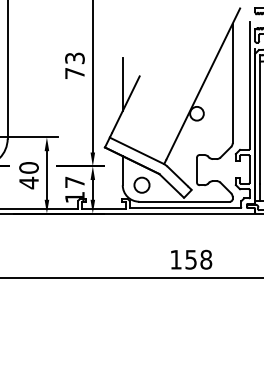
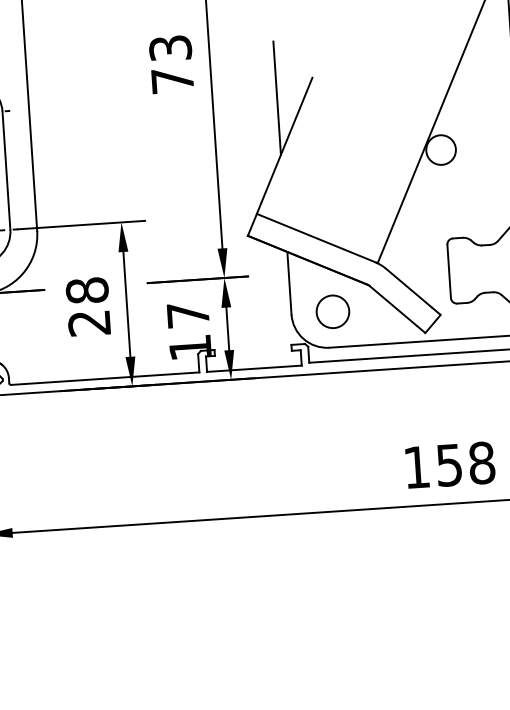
text: (28, 175) -> (87, 307), 40 -> 28

